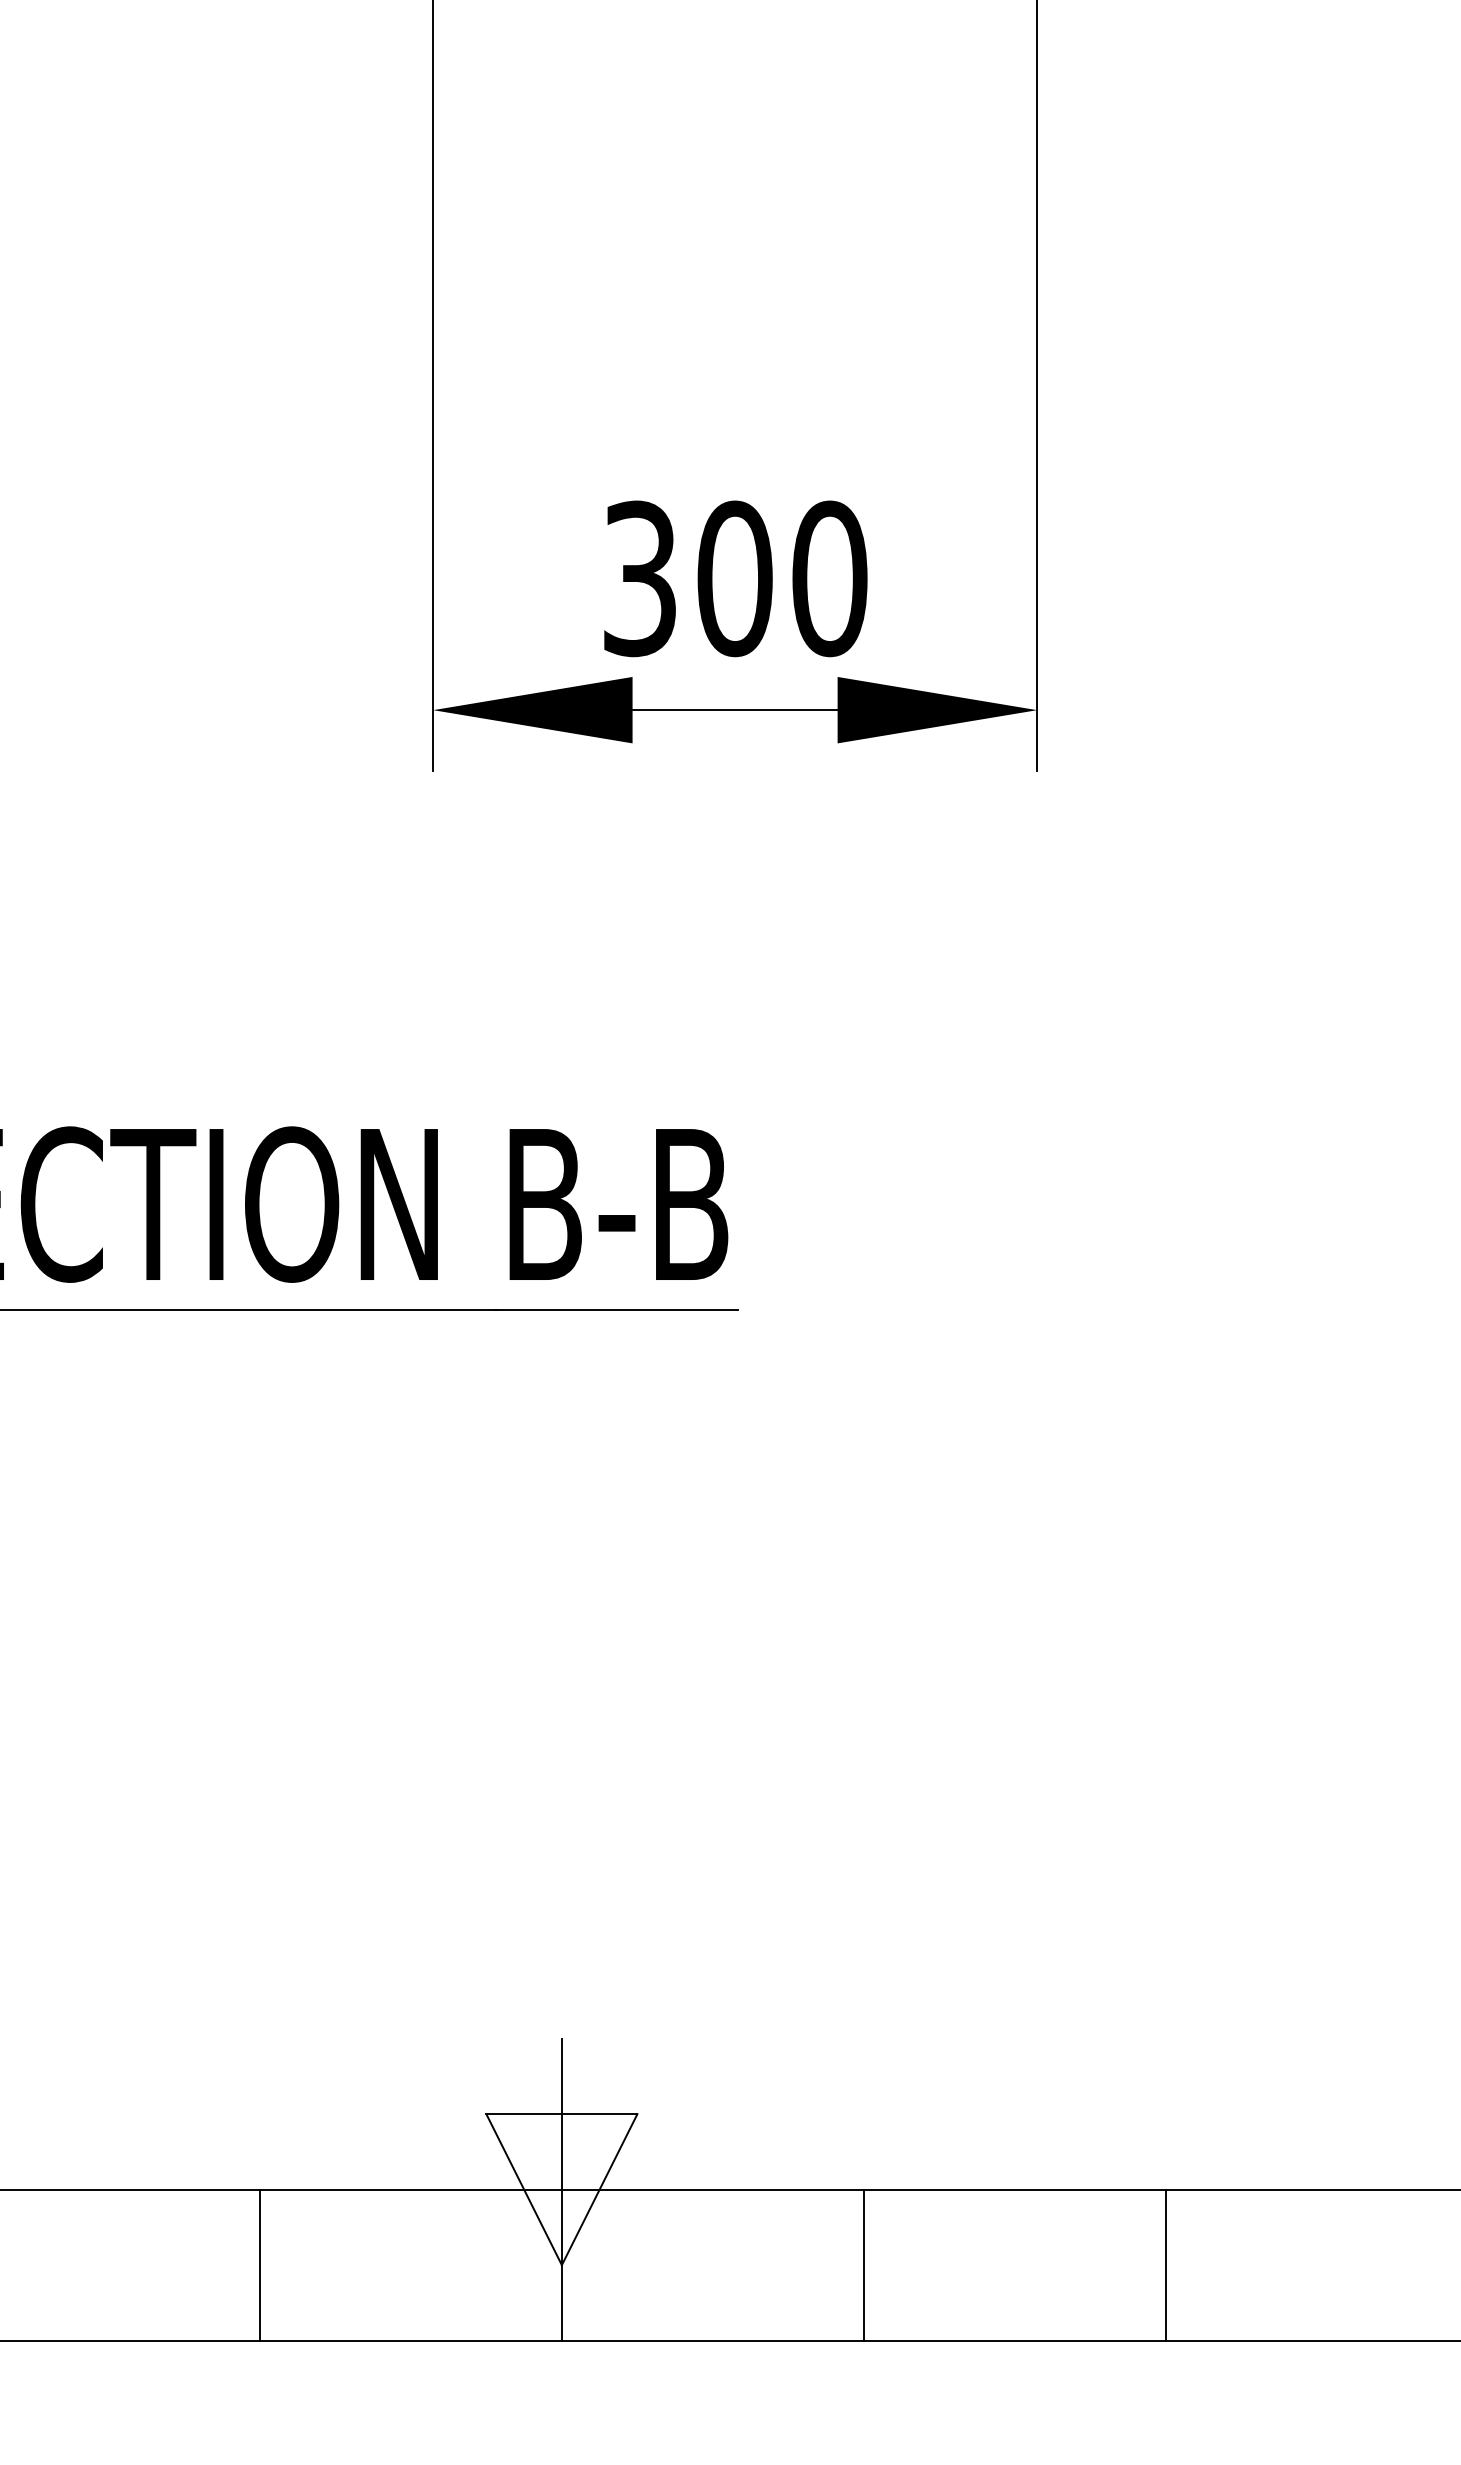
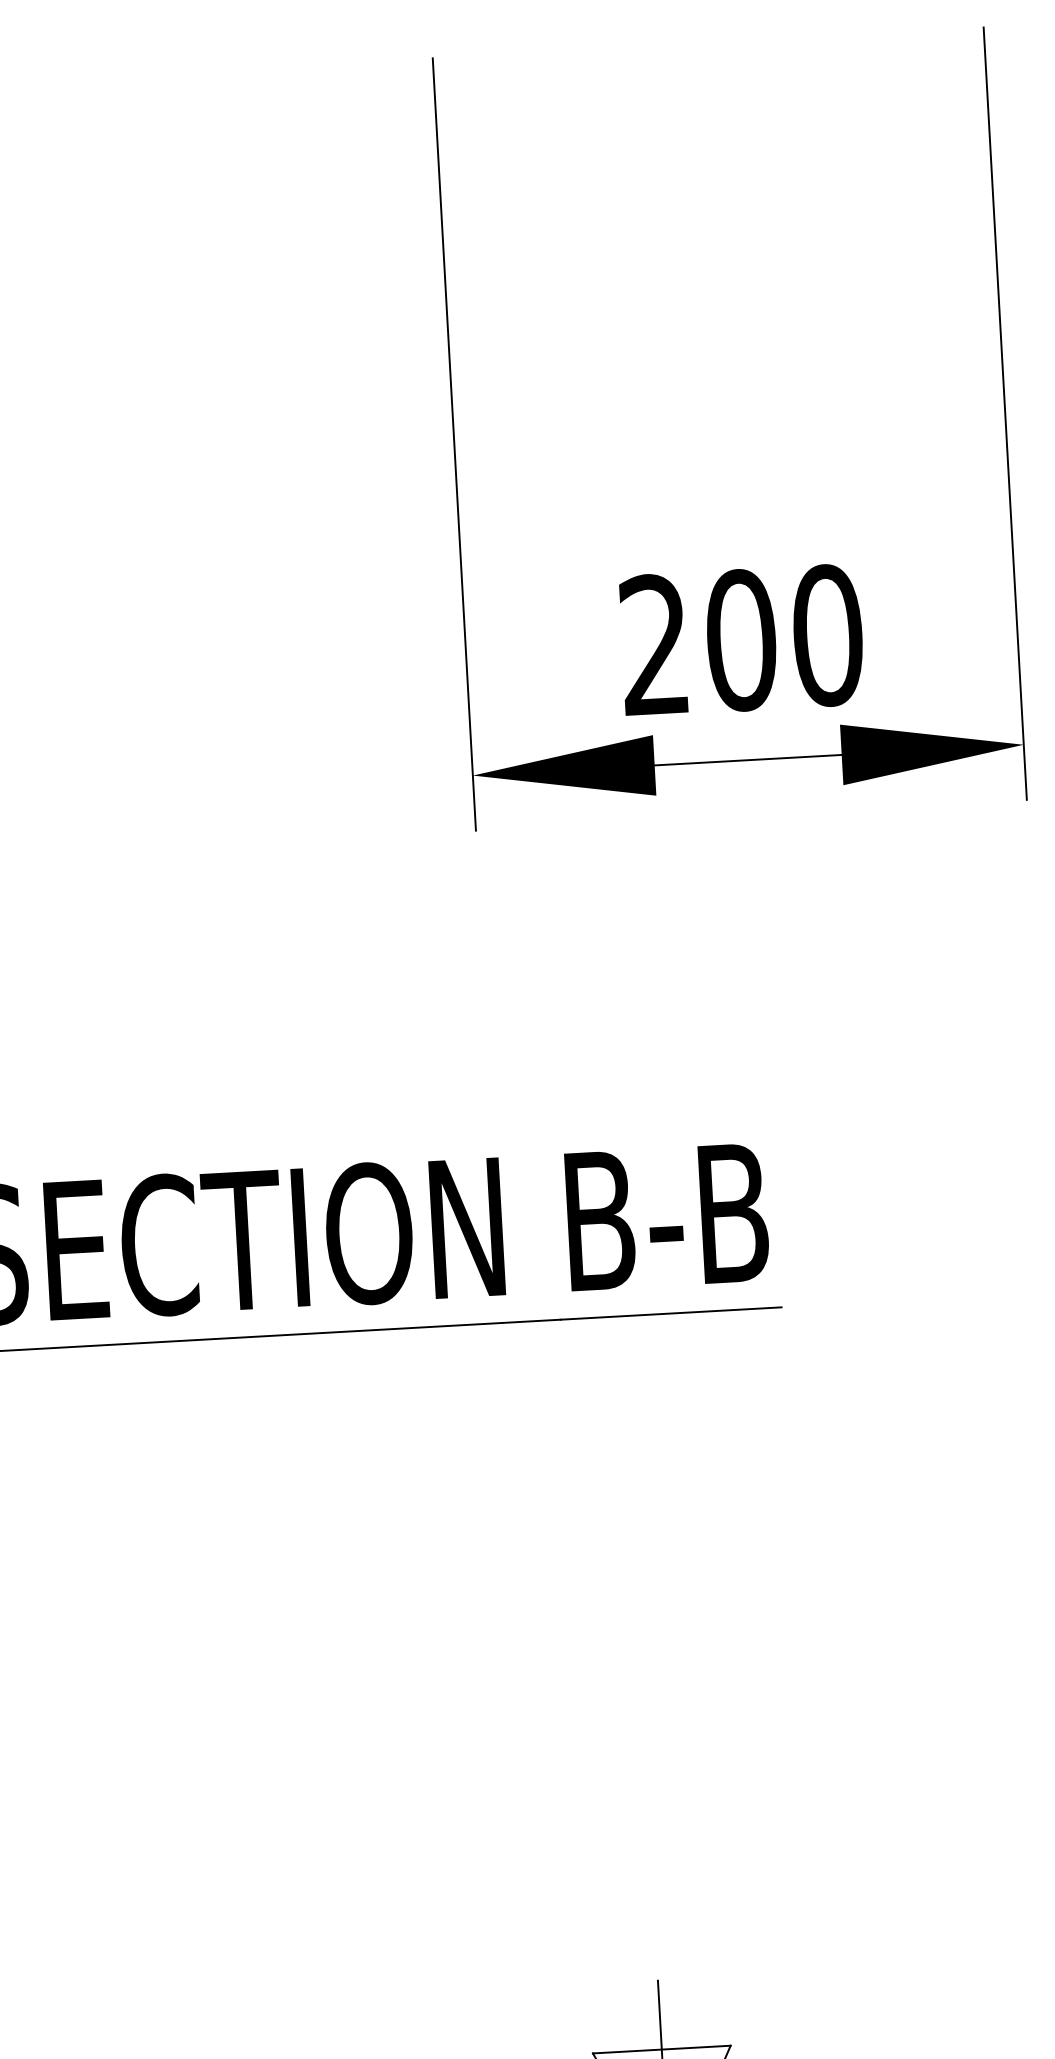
text: (639, 578) -> (654, 644), 300 -> 200

